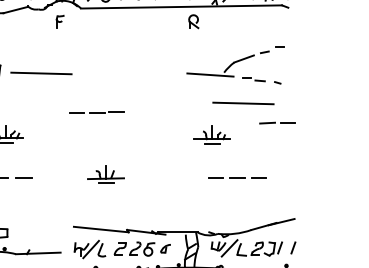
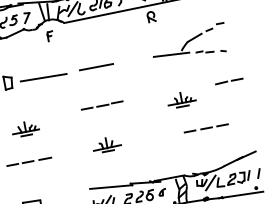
line: (111, 72) -> (96, 67), added
line: (243, 103) -> (200, 71), removed
line: (96, 112) -> (102, 105), moved

